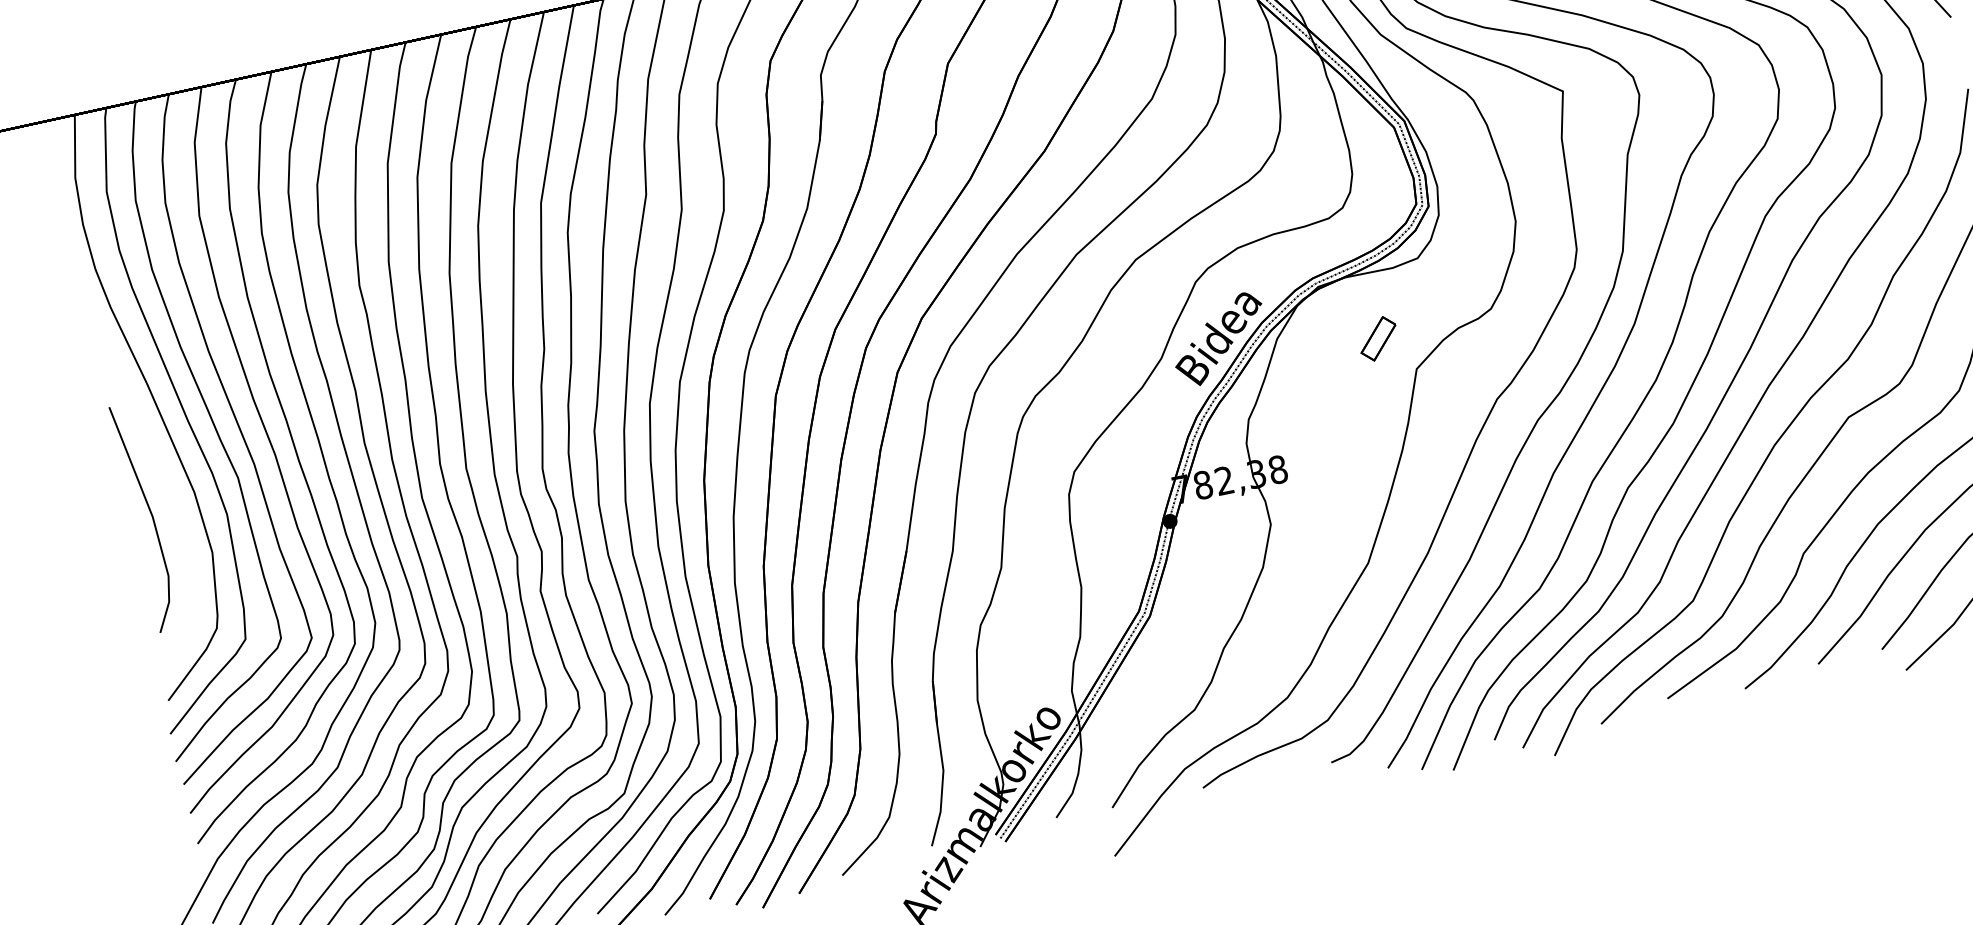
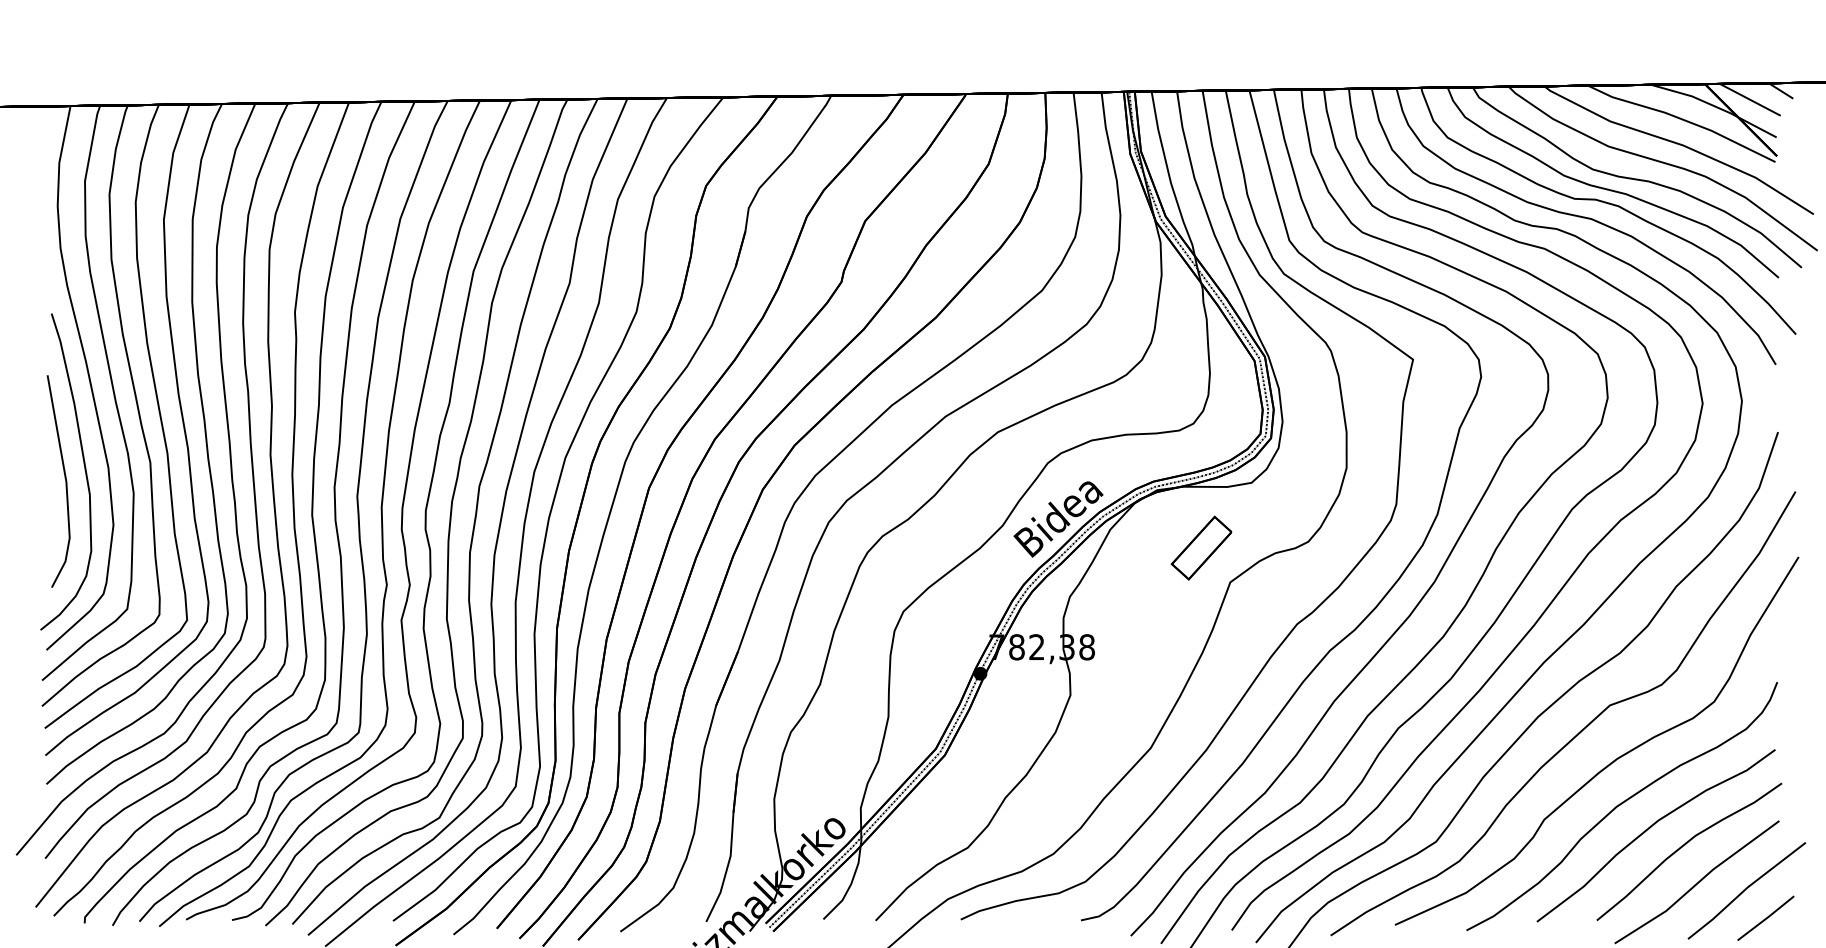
part: (1378, 338) -> (1201, 547), size x1.67
part: (169, 500) -> (84, 470), added

